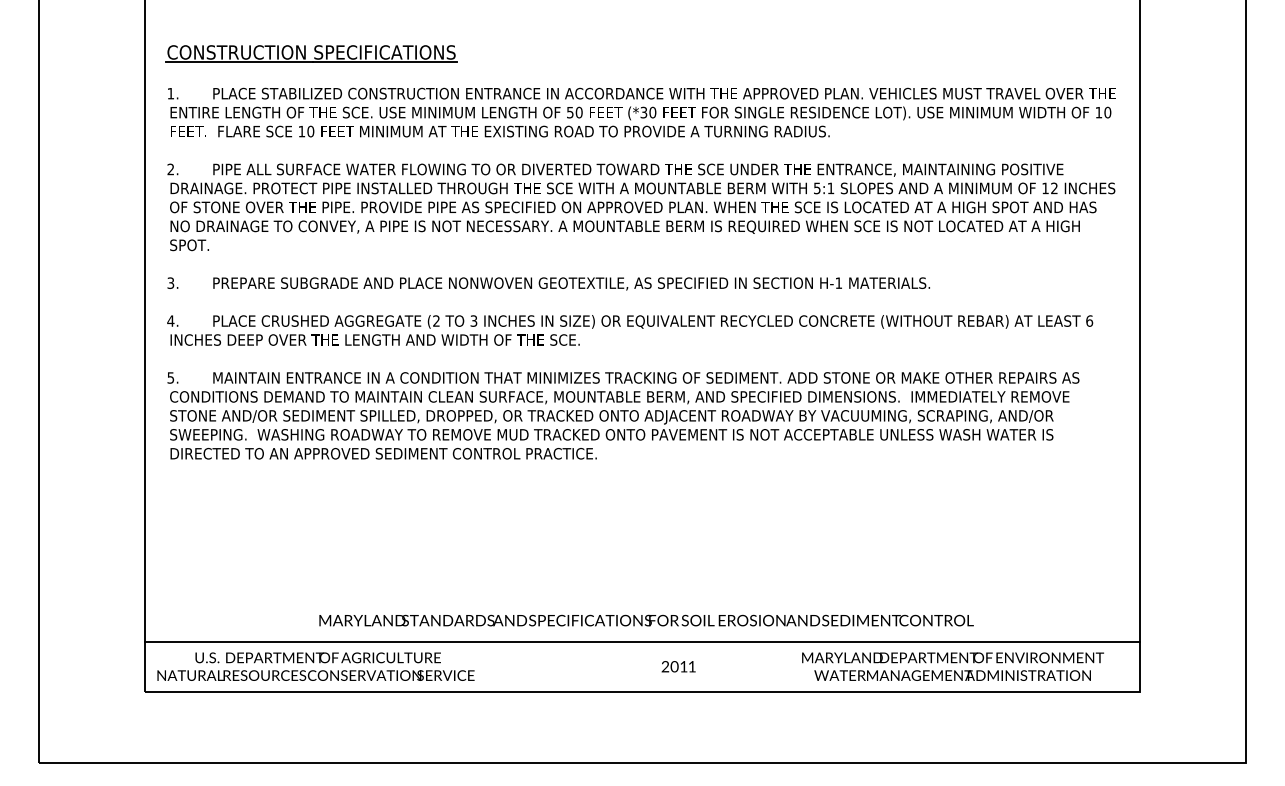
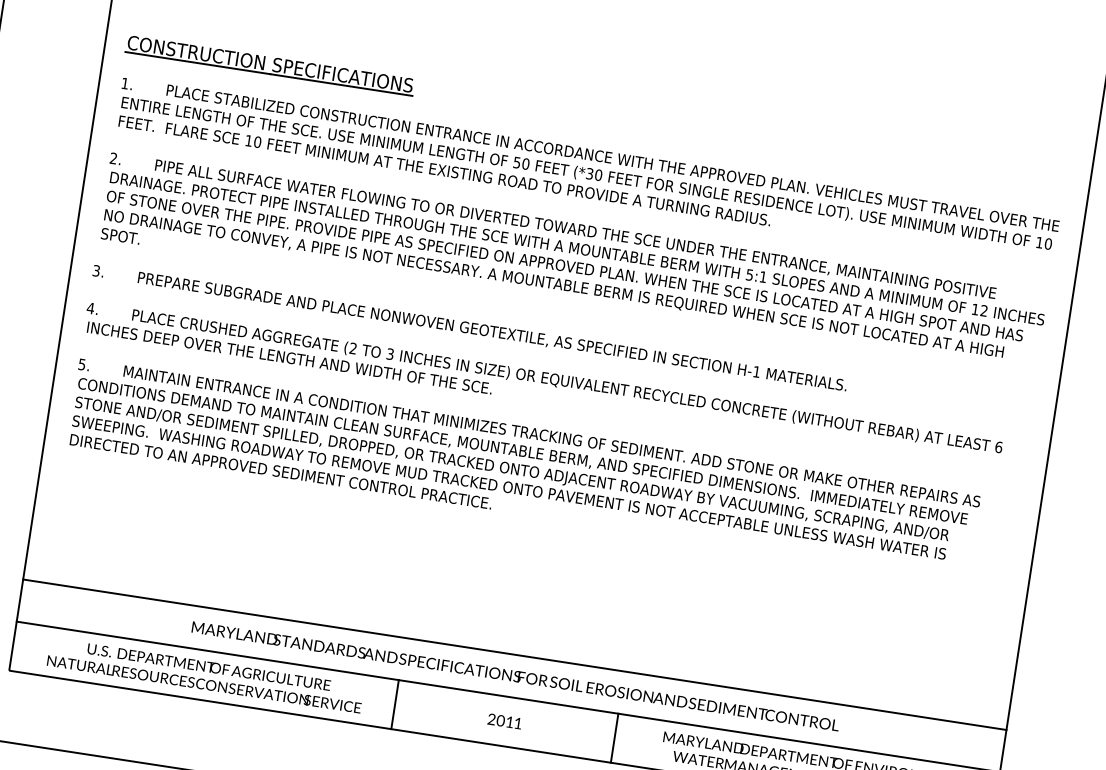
line: (642, 599) -> (514, 654), added
text: (315, 666) -> (205, 675), moved
line: (531, 666) -> (394, 704), added
text: (678, 666) -> (504, 721), moved
line: (753, 666) -> (614, 737), added

